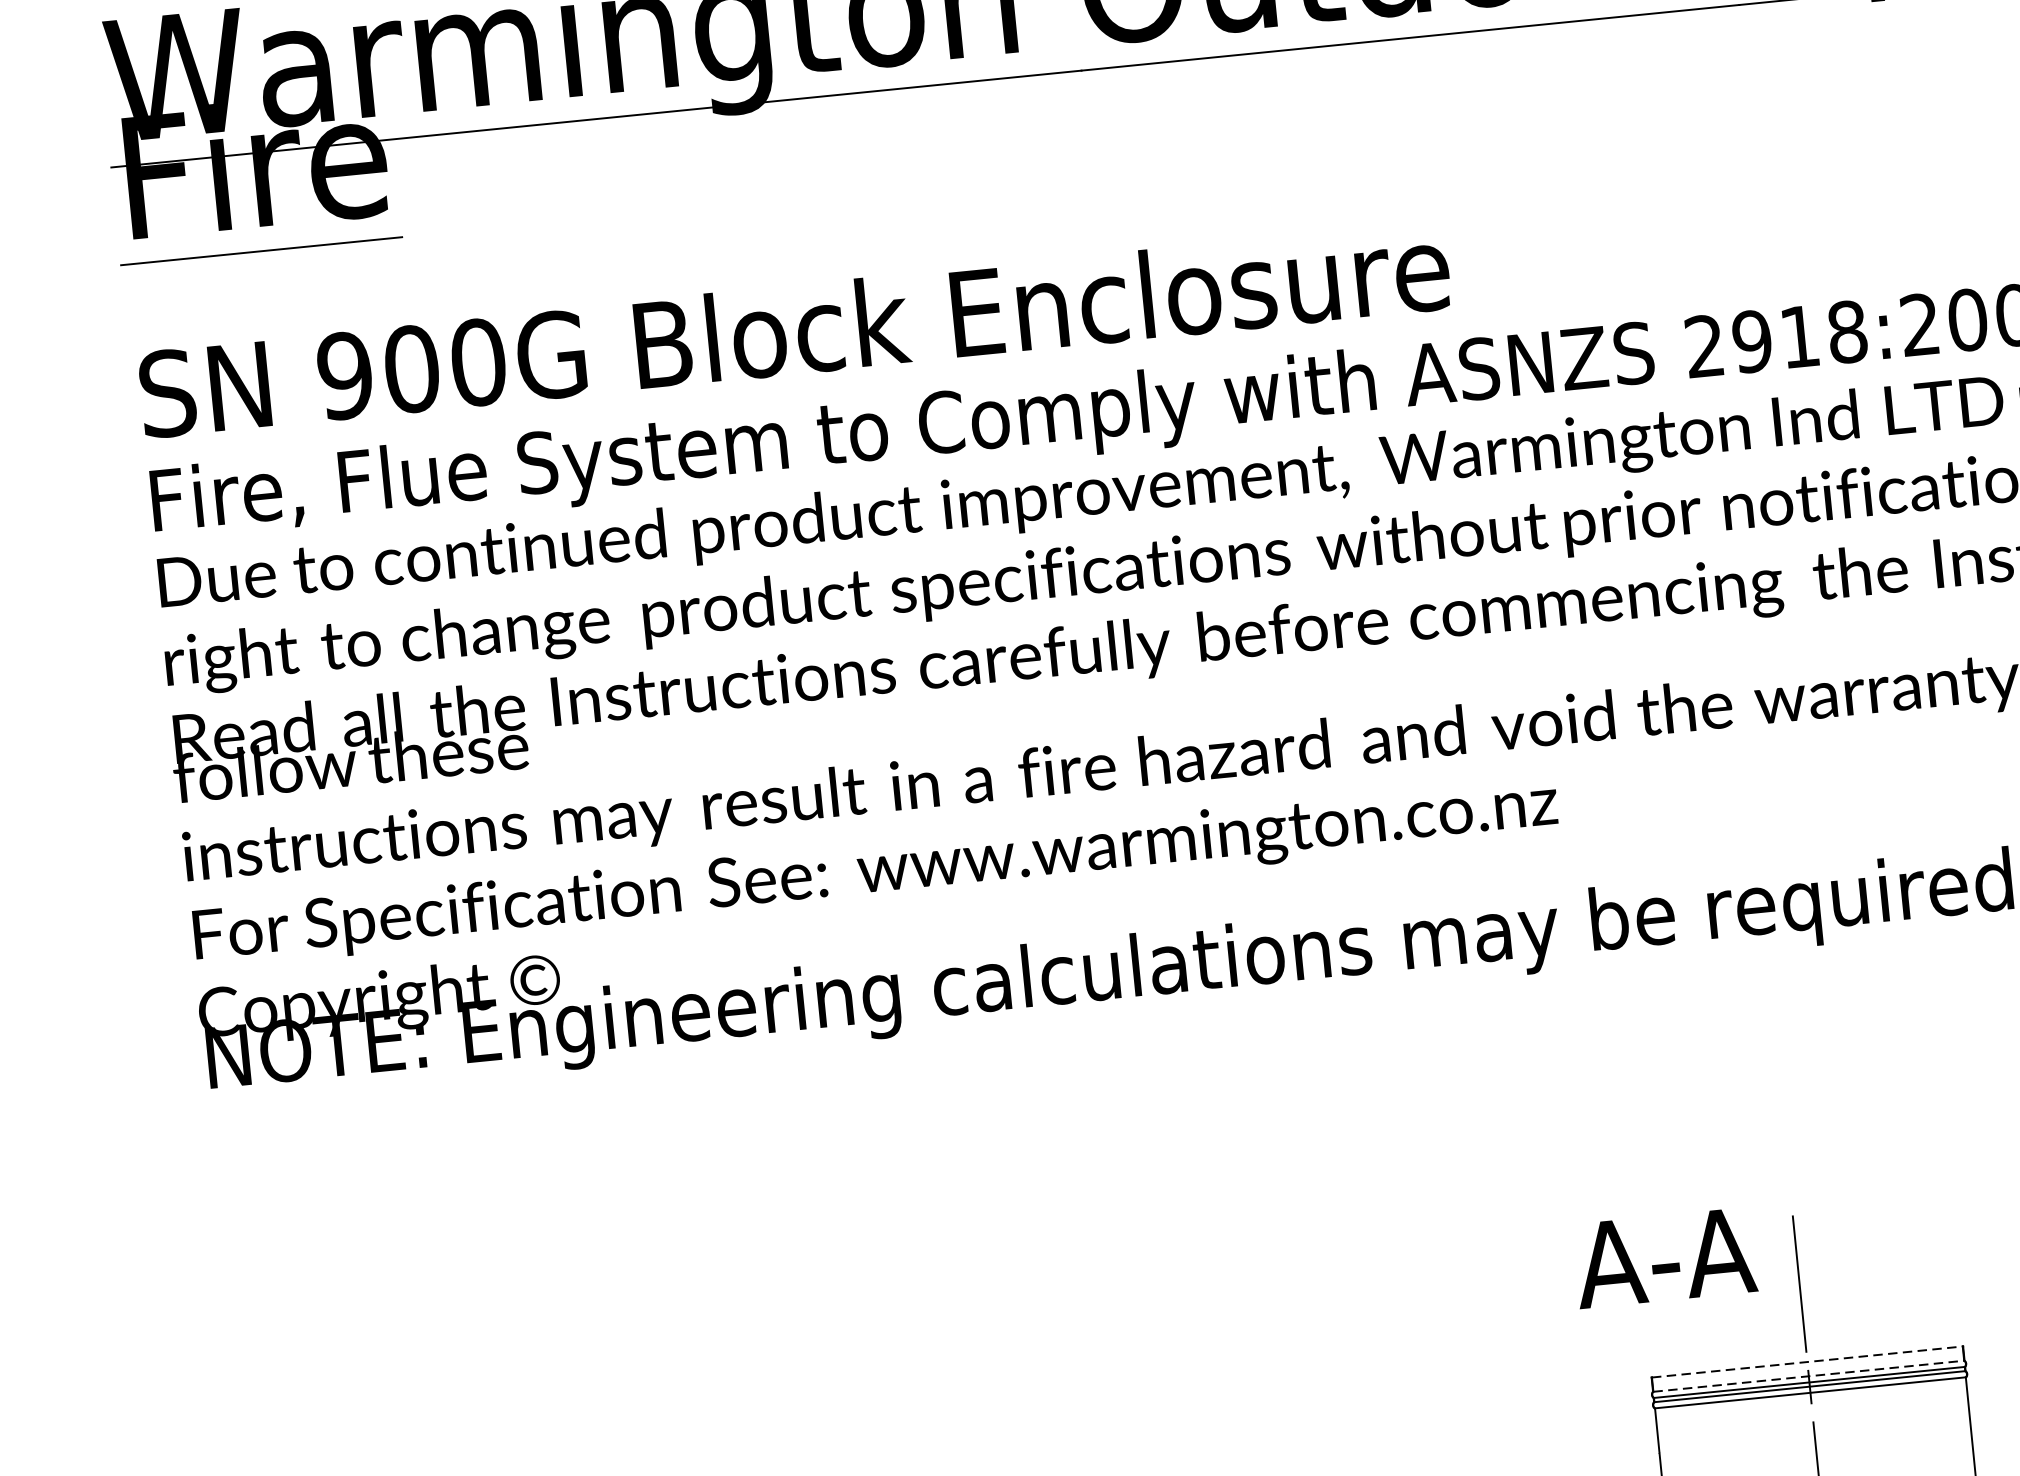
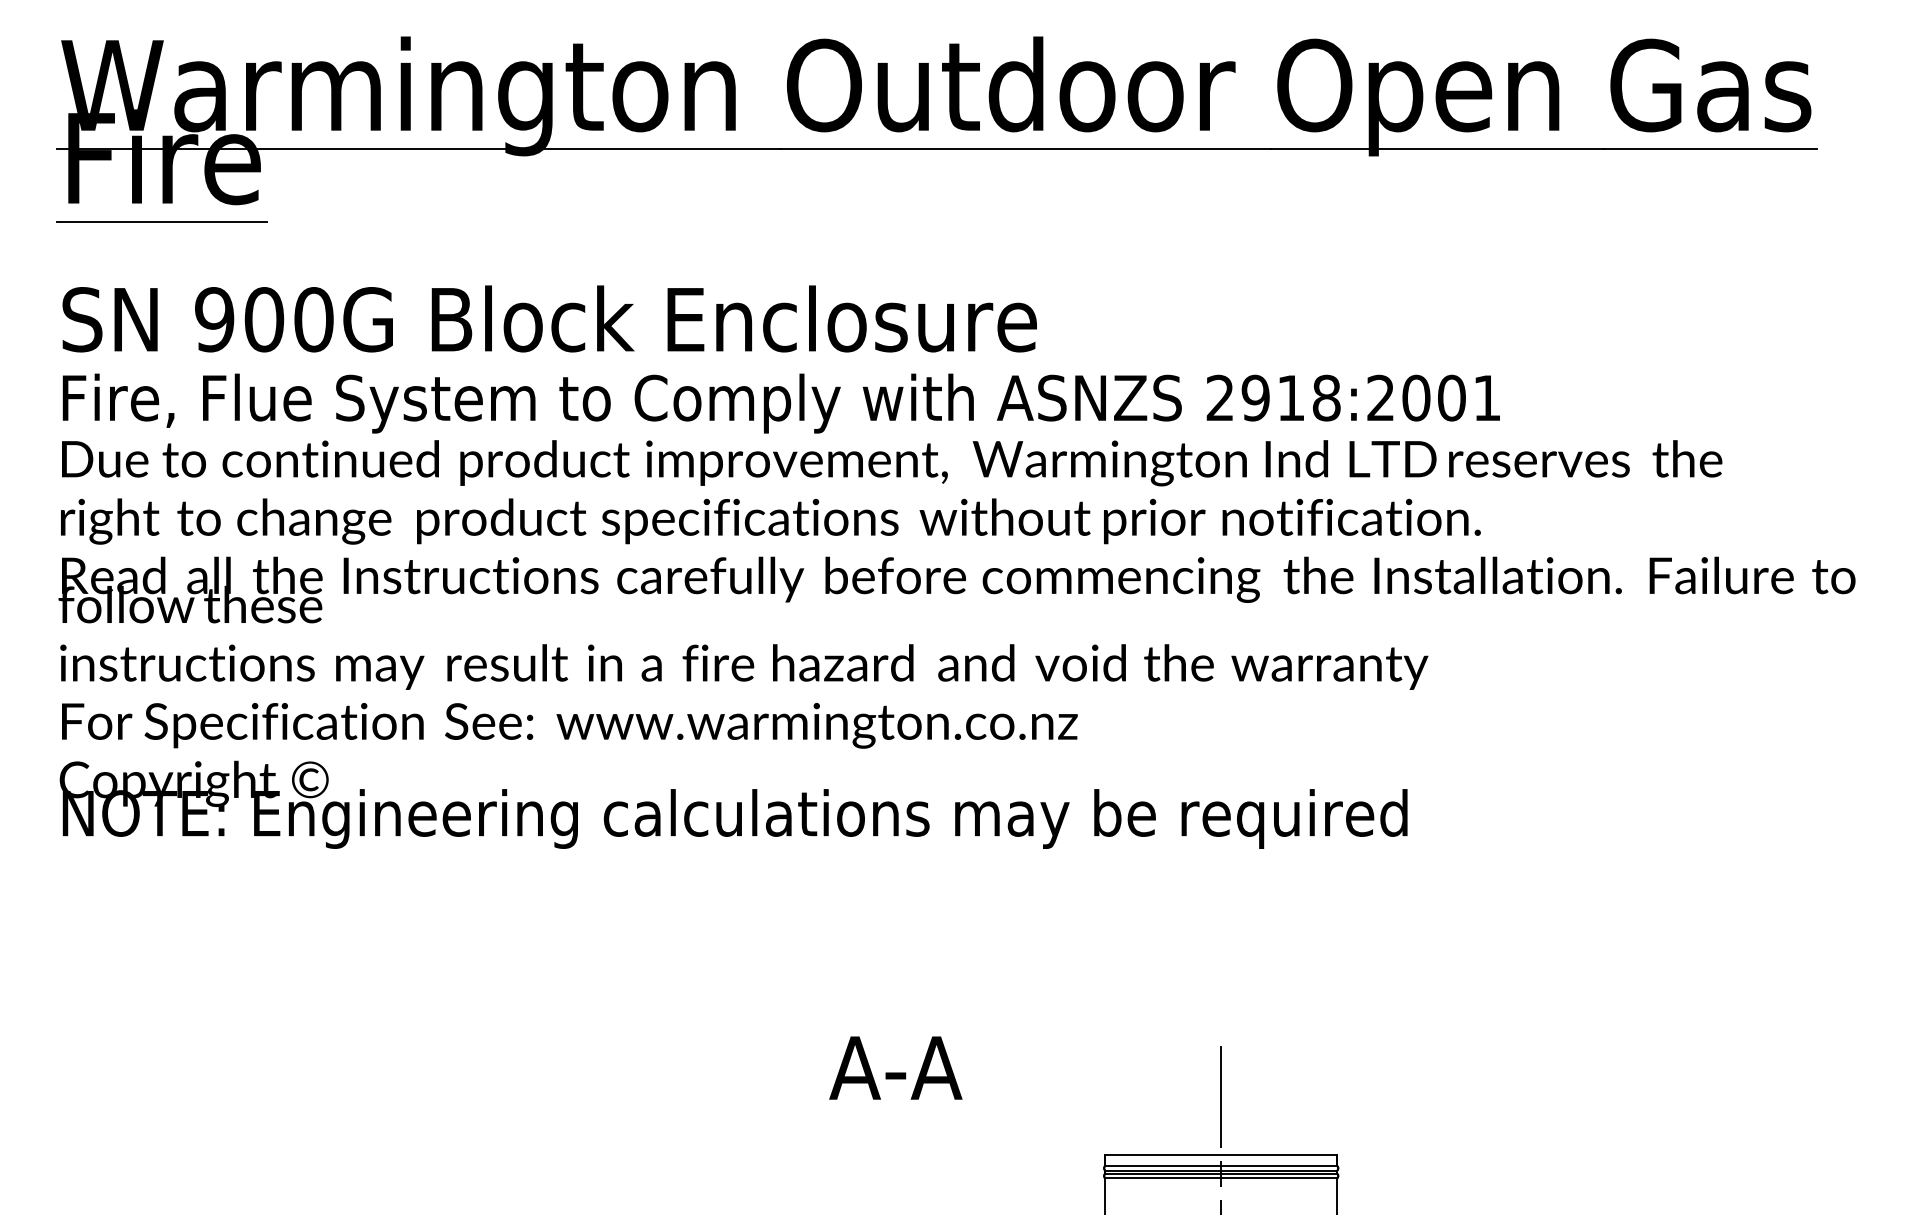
text: (1664, 1257) -> (895, 1067), moved
line: (1807, 1362) -> (1221, 1155), dashed -> solid
line: (1809, 1376) -> (1221, 1166), dashed -> solid

